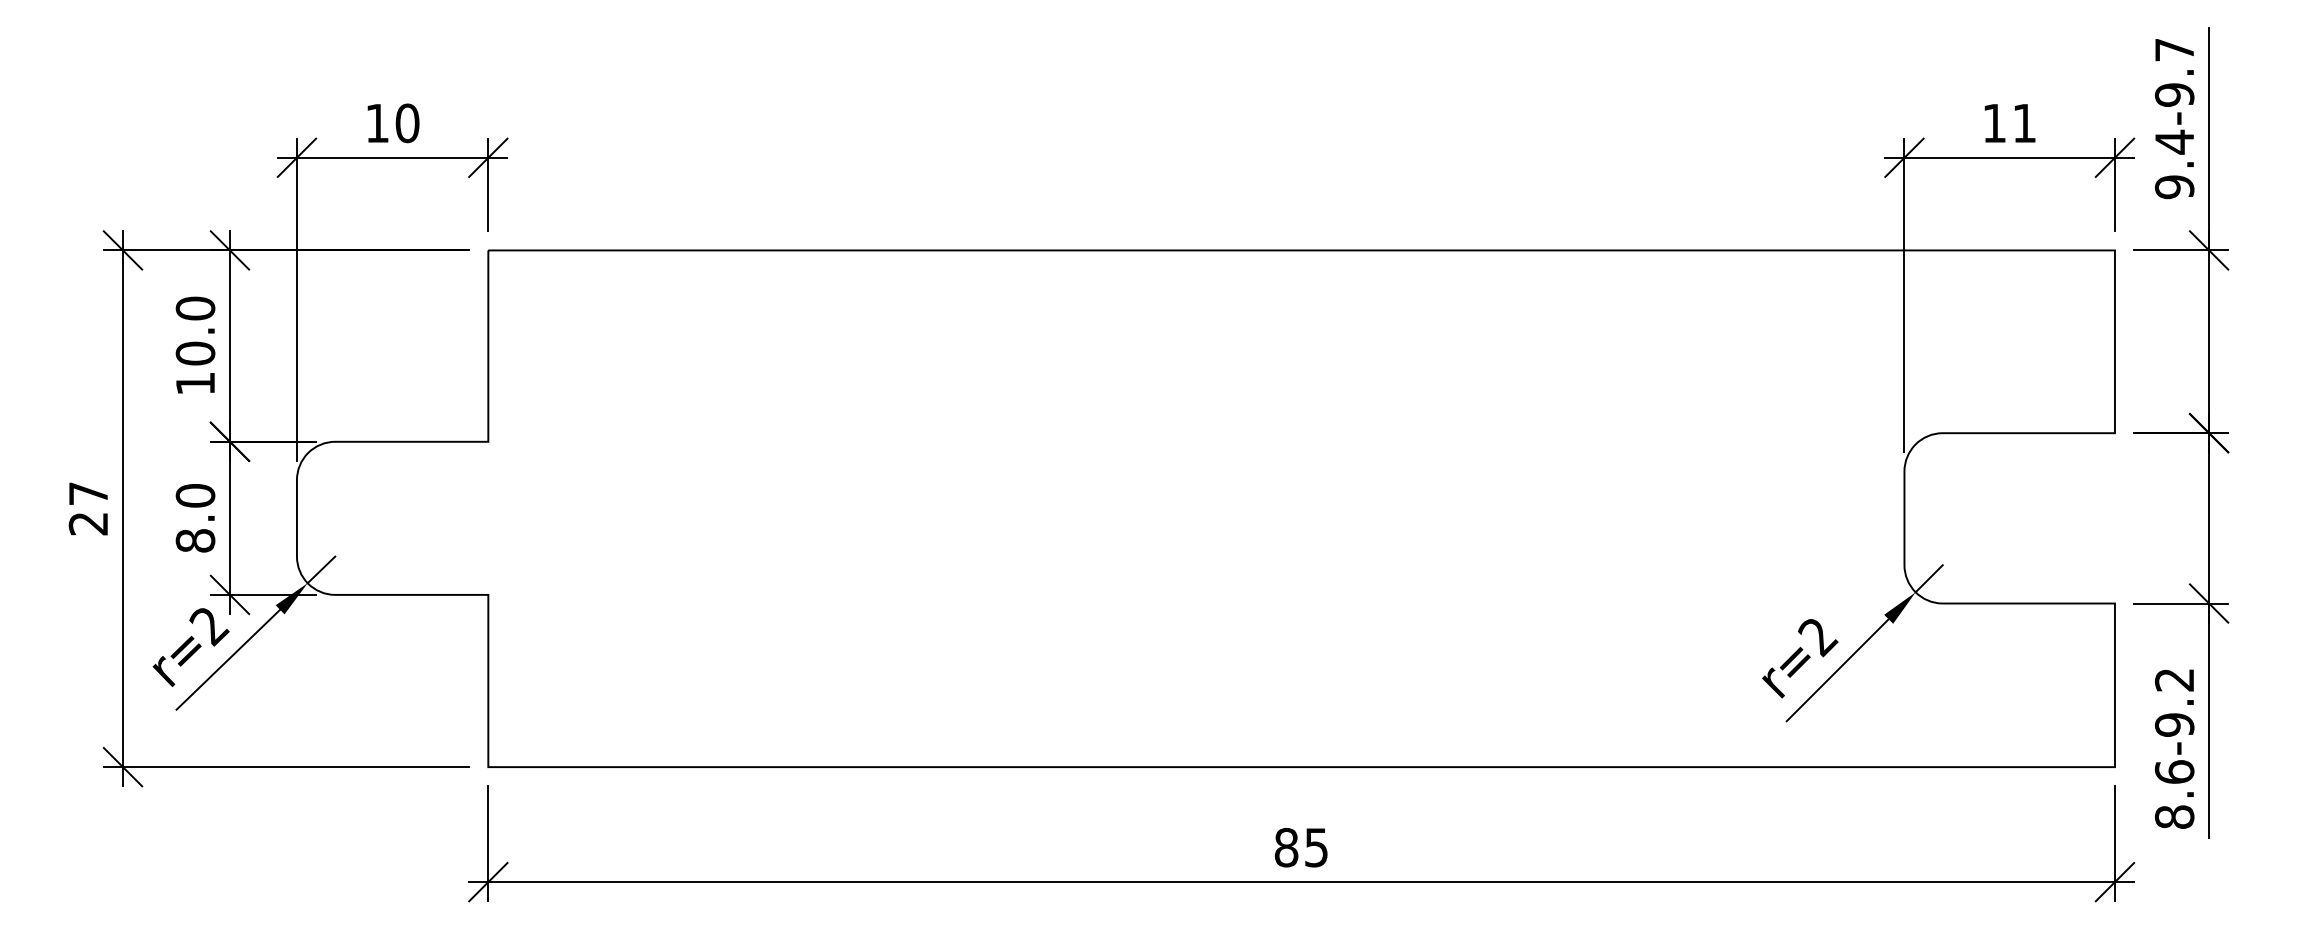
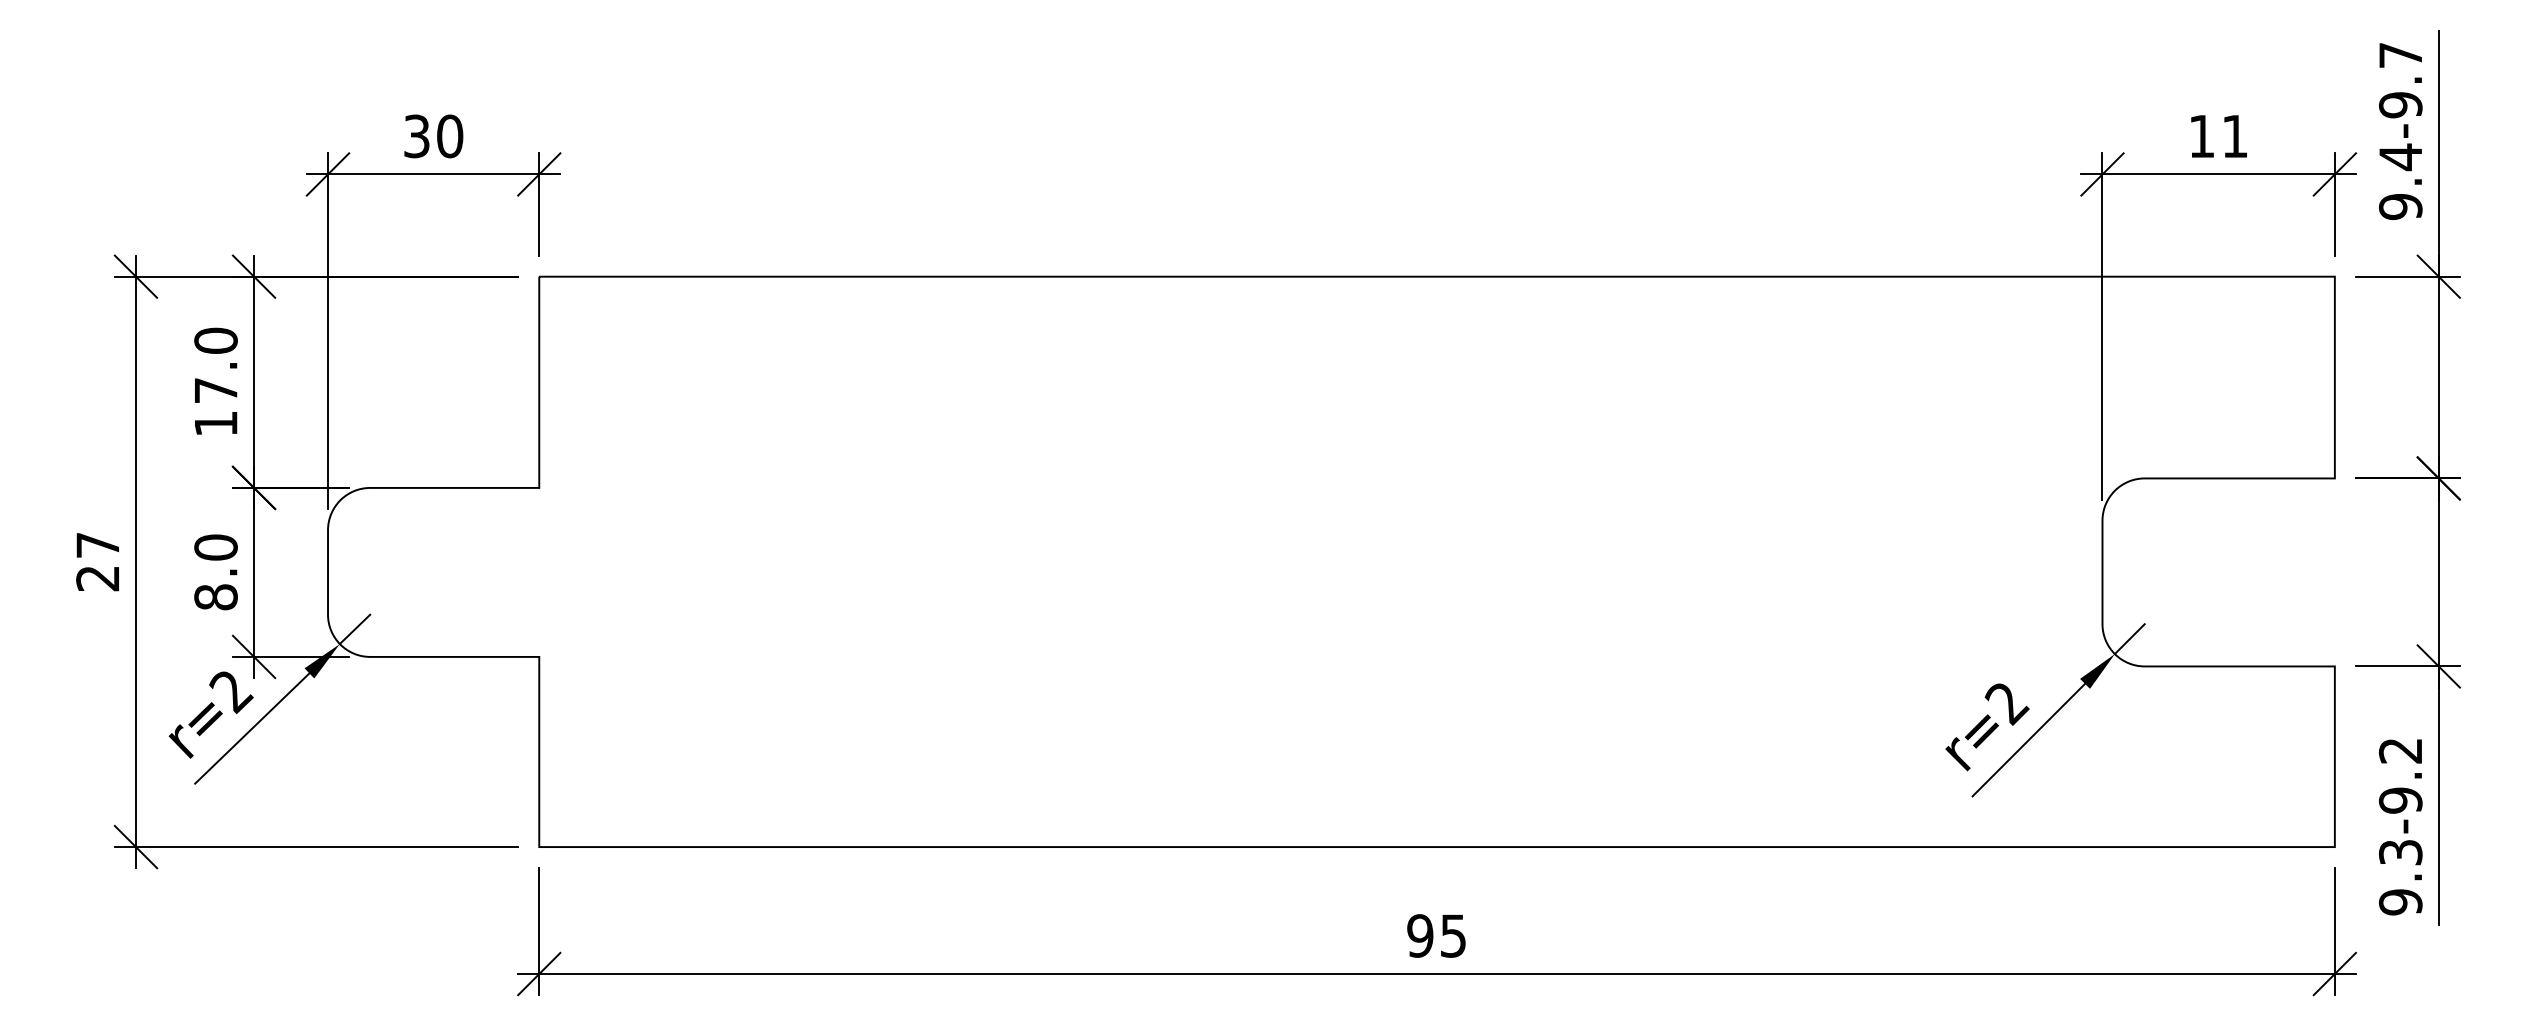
text: (377, 123) -> (416, 136), 10 -> 30
text: (195, 353) -> (215, 390), 10.0 -> 17.0
text: (2174, 794) -> (2400, 877), 8.6-9.2 -> 9.3-9.2
text: (1286, 847) -> (1420, 935), 85 -> 95

